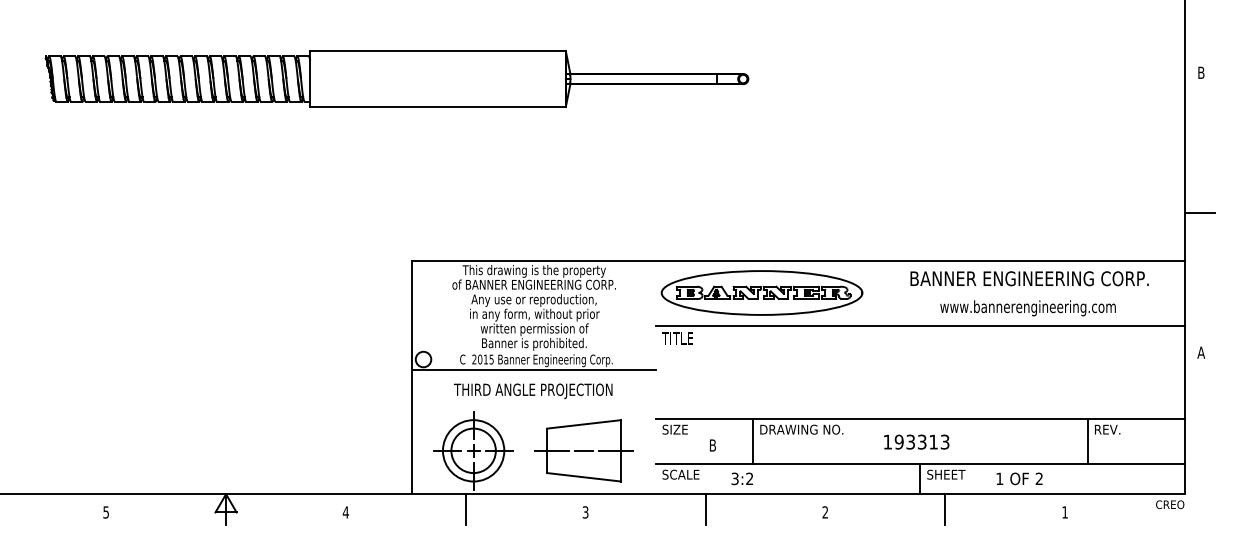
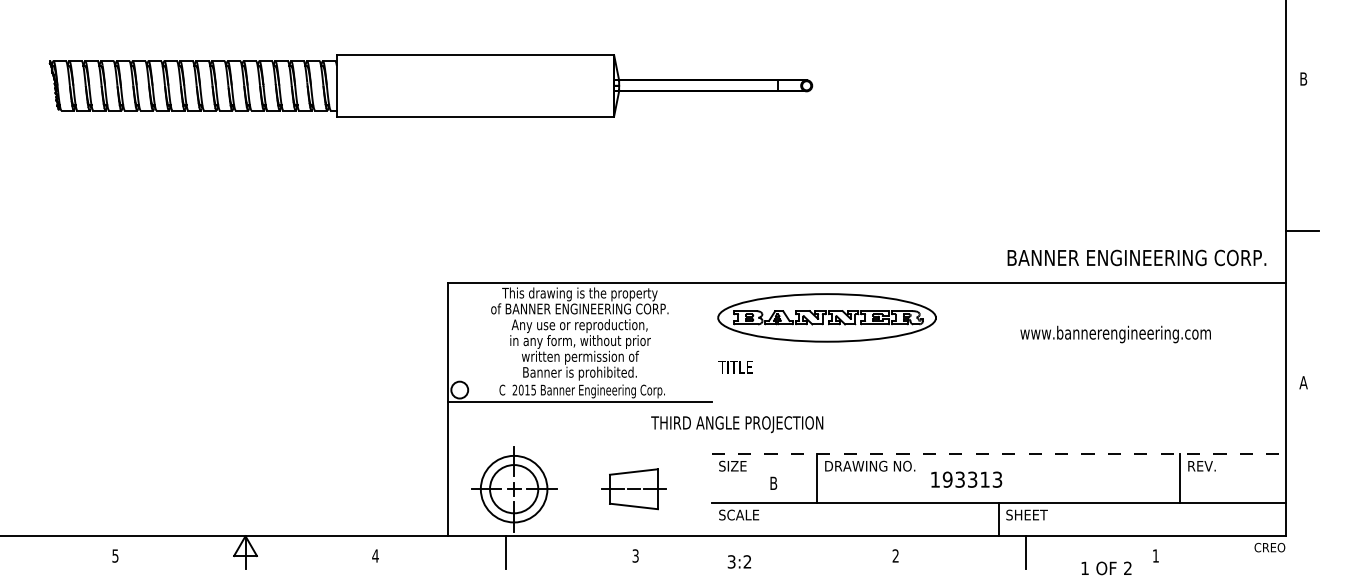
text: (1029, 278) -> (1136, 257), moved
line: (919, 326) -> (997, 354), removed
text: (533, 391) -> (737, 424), moved
line: (920, 418) -> (998, 454), solid -> dashed
text: (916, 441) -> (966, 479), moved
part: (583, 450) -> (633, 488), size x0.6
text: (741, 478) -> (738, 561), moved
text: (1019, 478) -> (1106, 568), moved
line: (705, 509) -> (765, 552), removed

